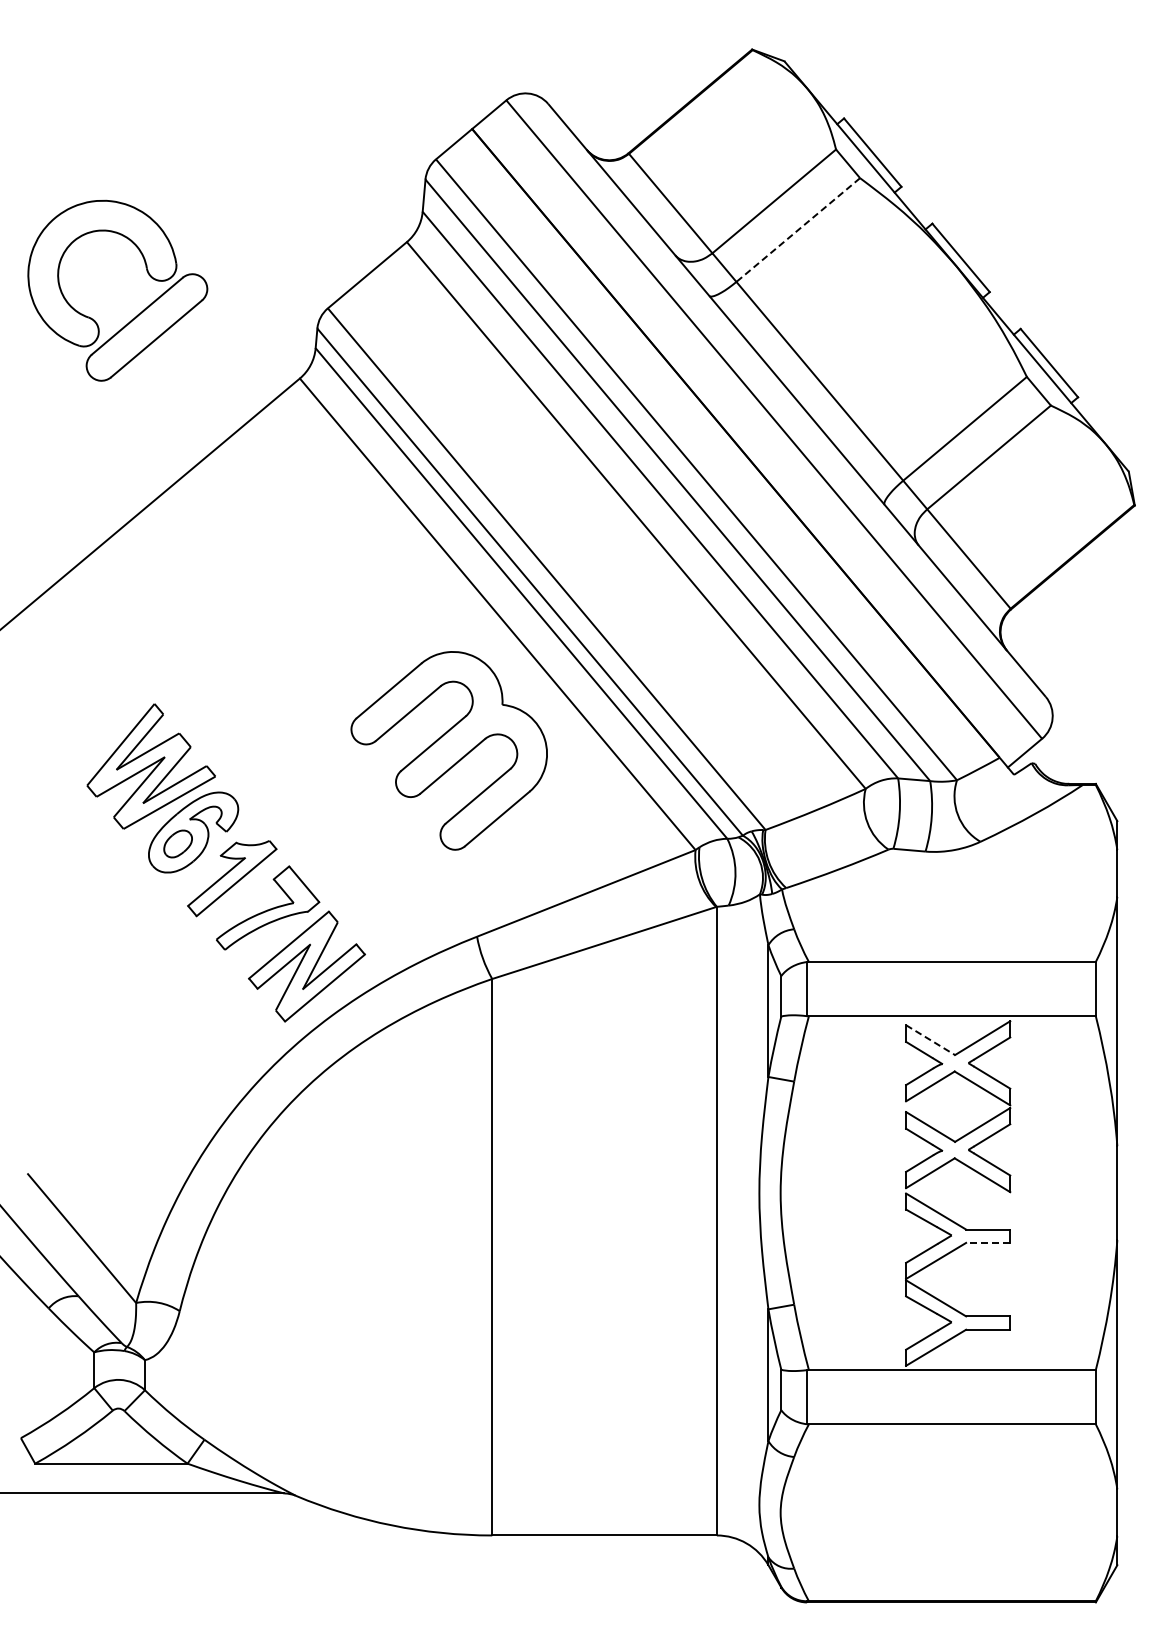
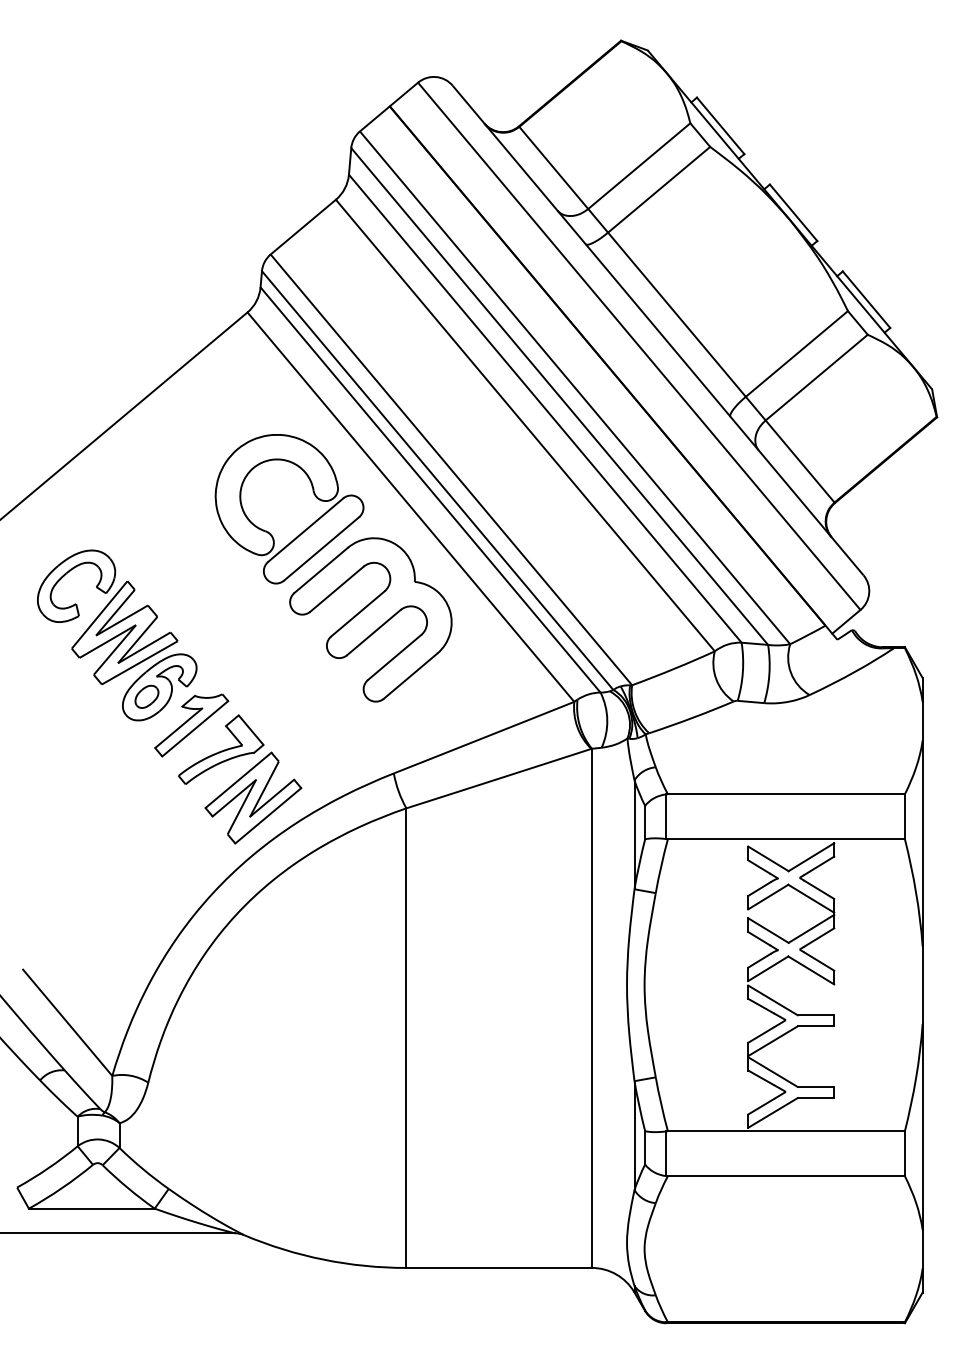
line: (798, 230) -> (659, 190), dashed -> solid
part: (138, 313) -> (306, 527), moved
part: (81, 695) -> (67, 574), added
line: (930, 1040) -> (768, 859), dashed -> solid
line: (987, 1242) -> (815, 1025), dashed -> solid

